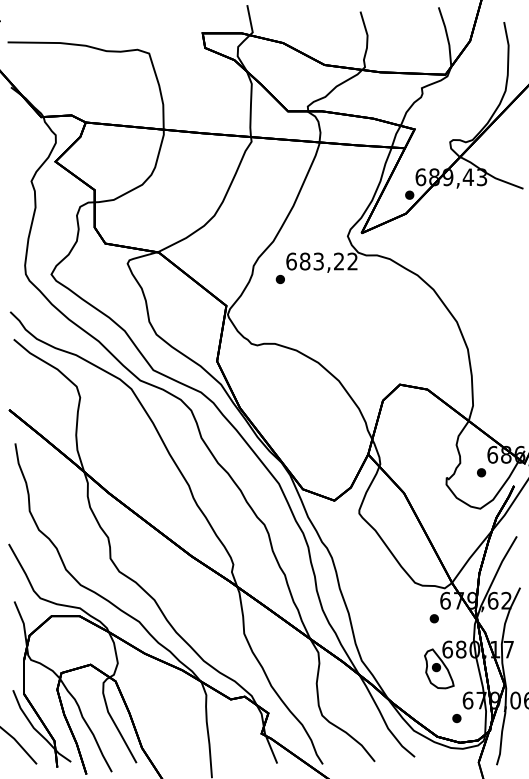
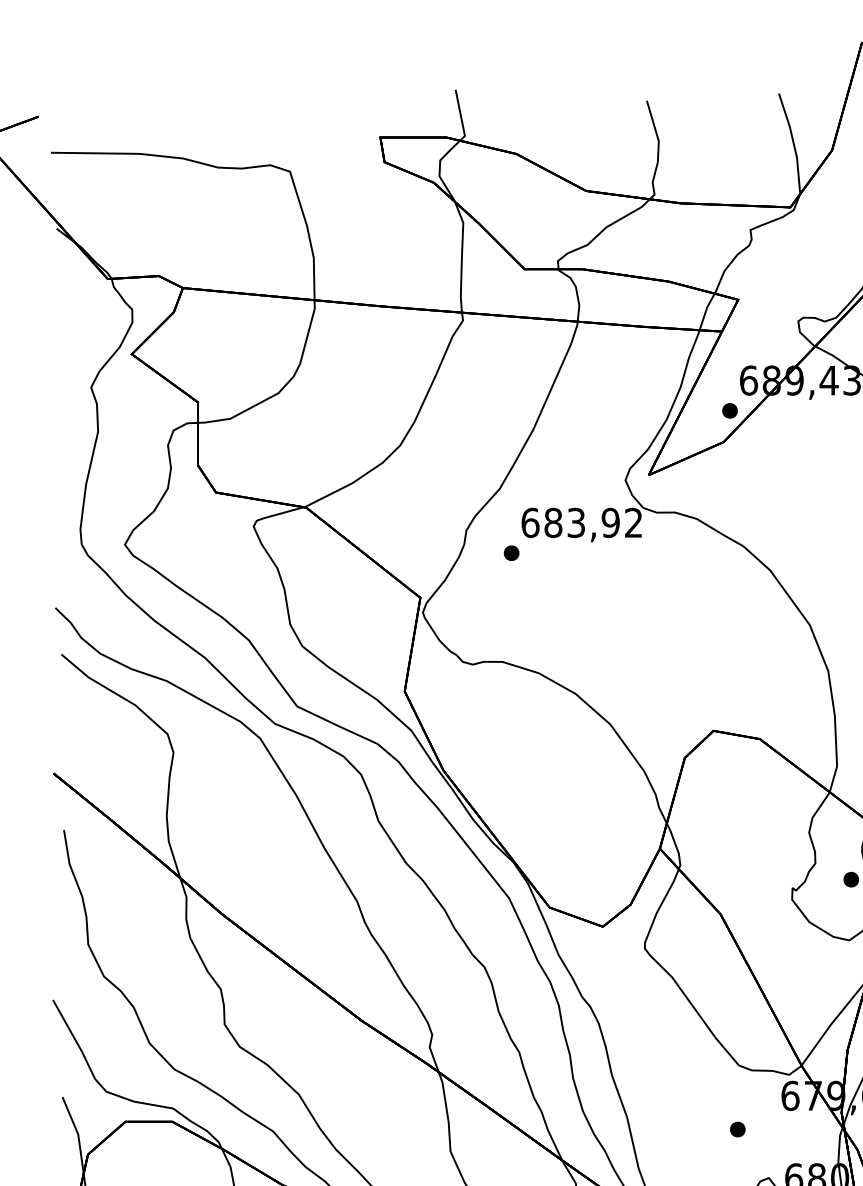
text: (338, 261) -> (609, 522), 683,22 -> 683,92
part: (433, 618) -> (736, 1129), moved

